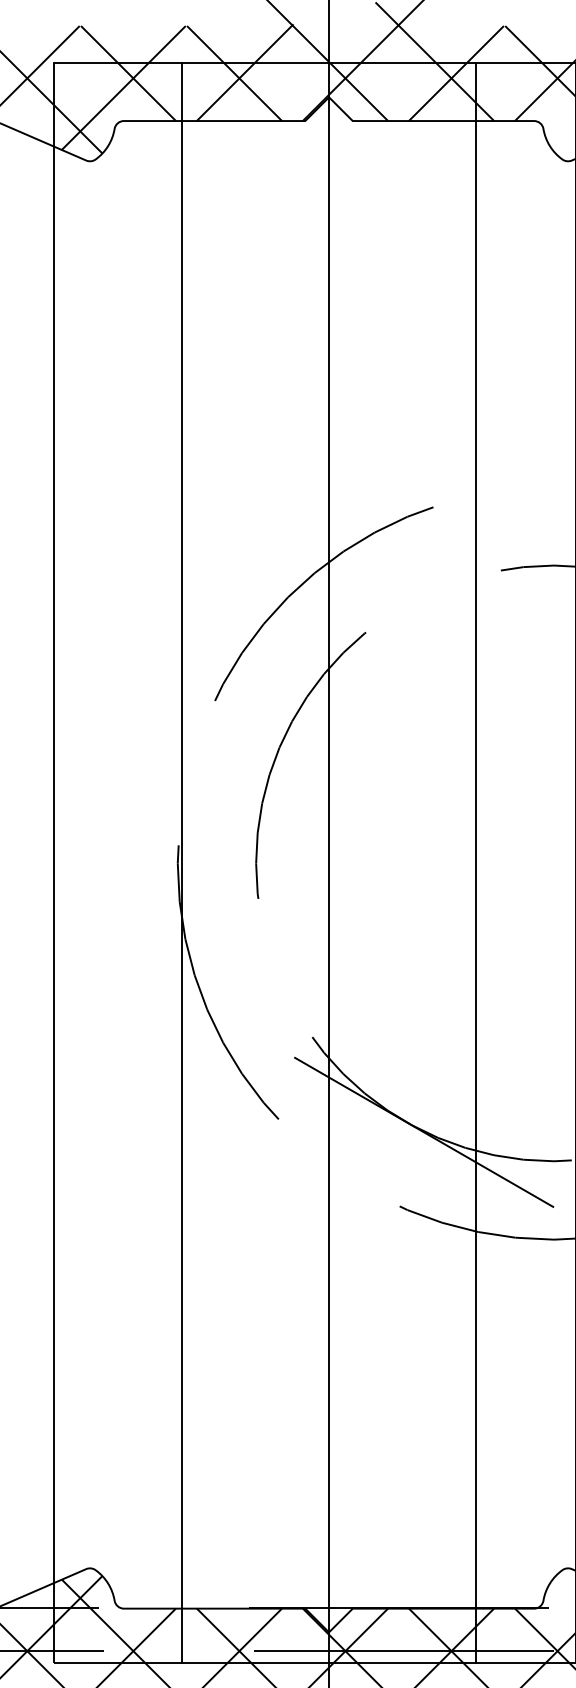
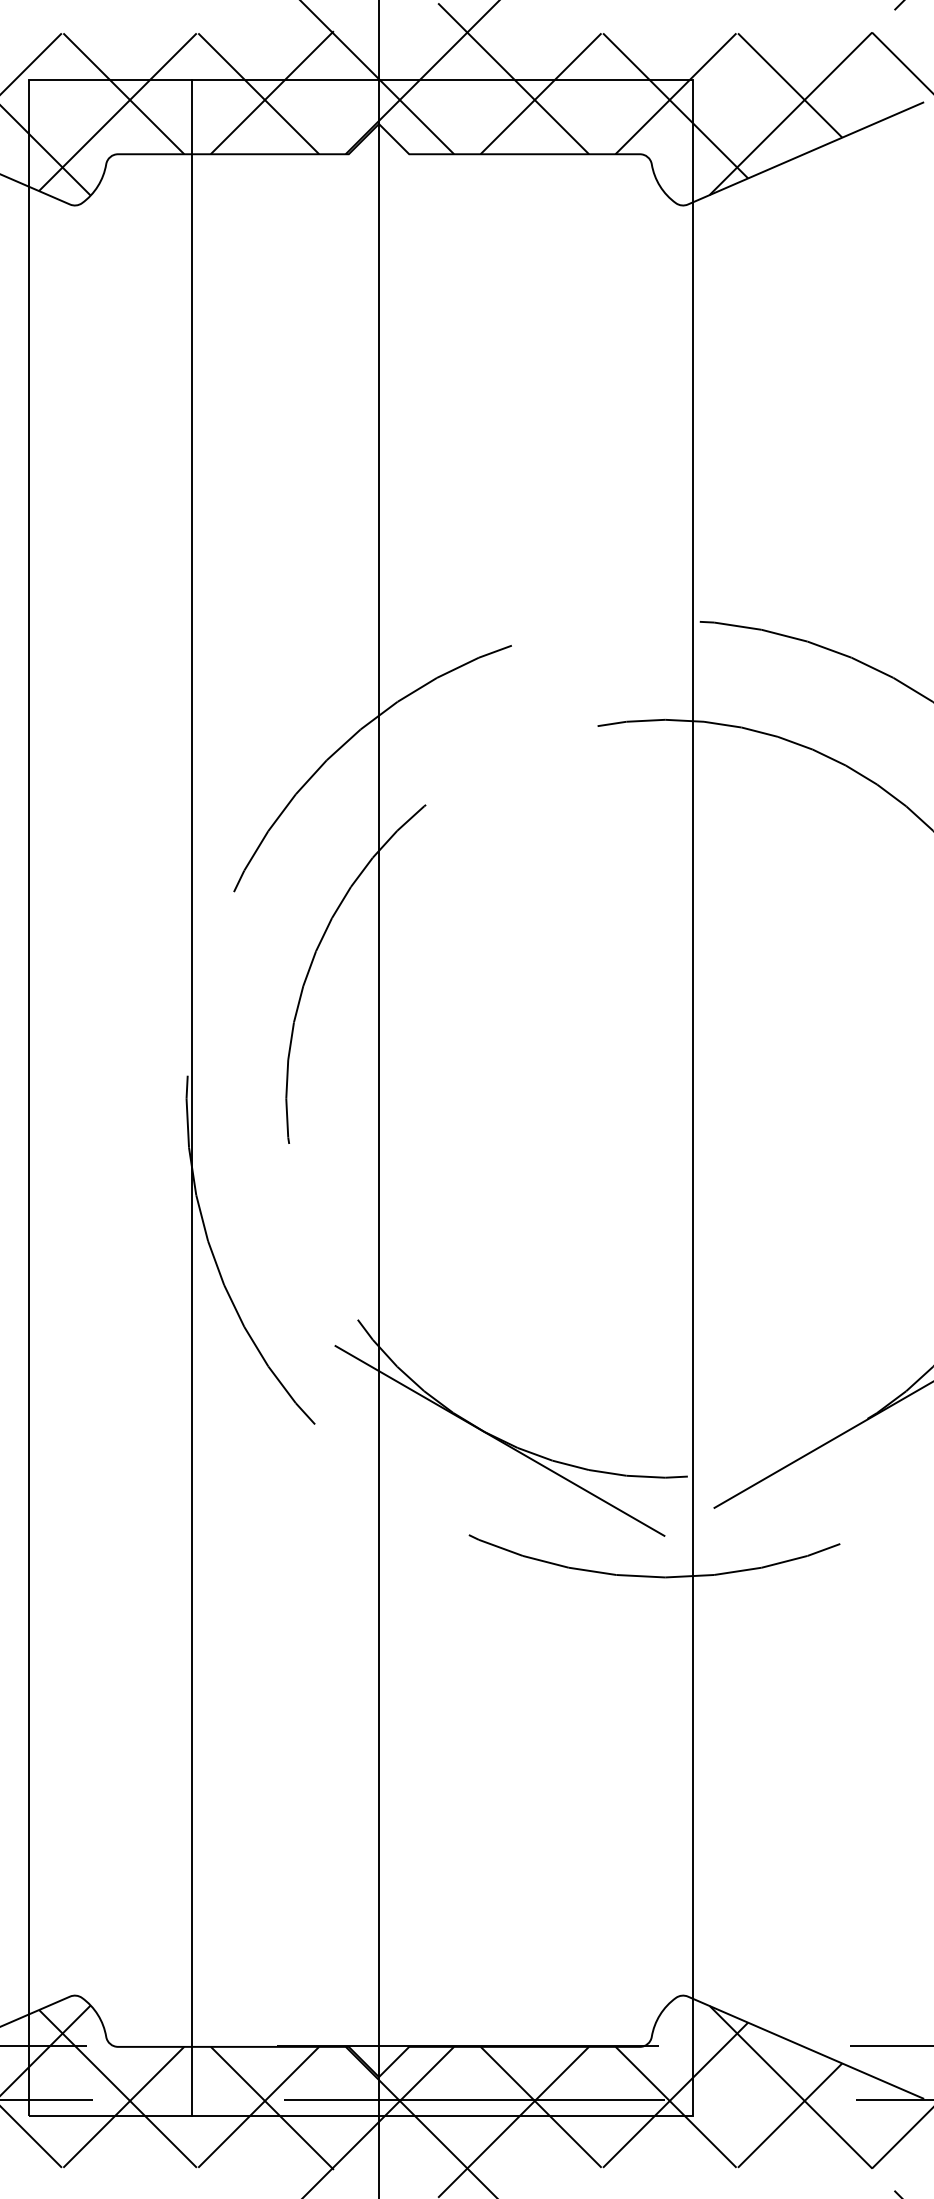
line: (476, 863) -> (566, 1098), removed

